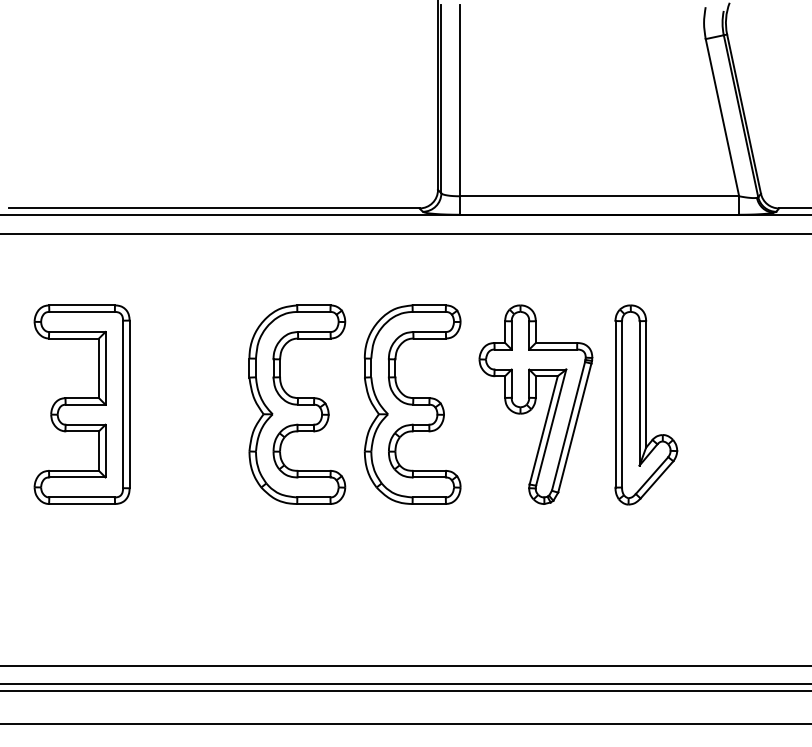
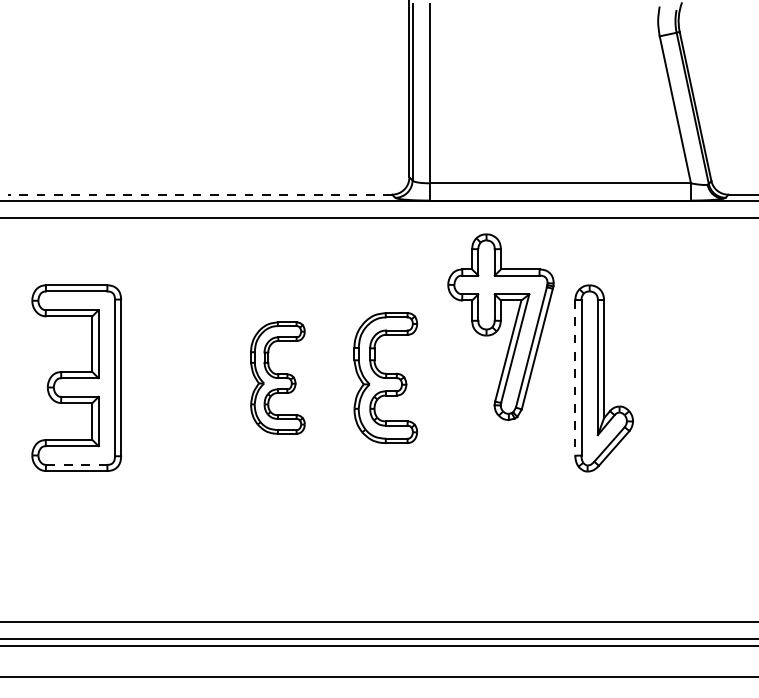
line: (214, 208) -> (200, 194), solid -> dashed
part: (296, 403) -> (277, 377), size x0.6
part: (412, 403) -> (385, 377), size x0.7
part: (535, 403) -> (500, 326), moved
line: (615, 403) -> (575, 377), solid -> dashed
line: (81, 497) -> (76, 464), solid -> dashed

